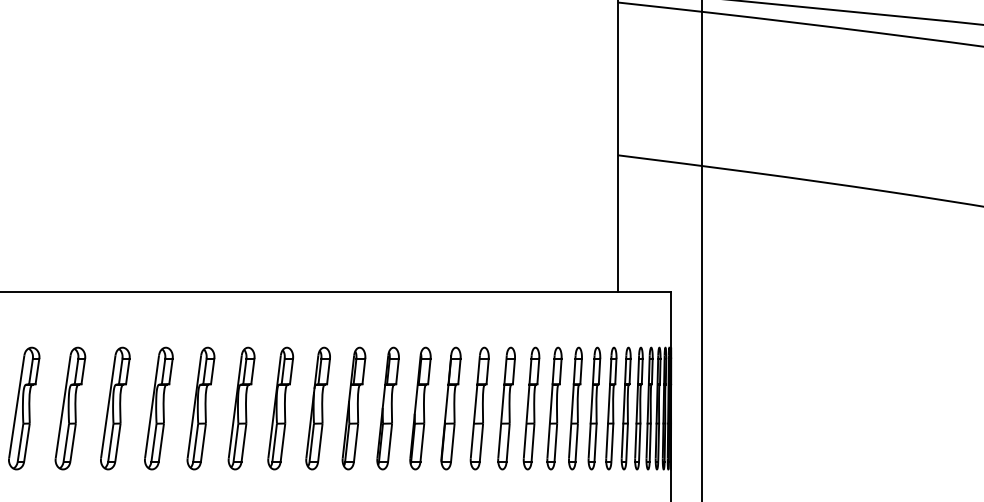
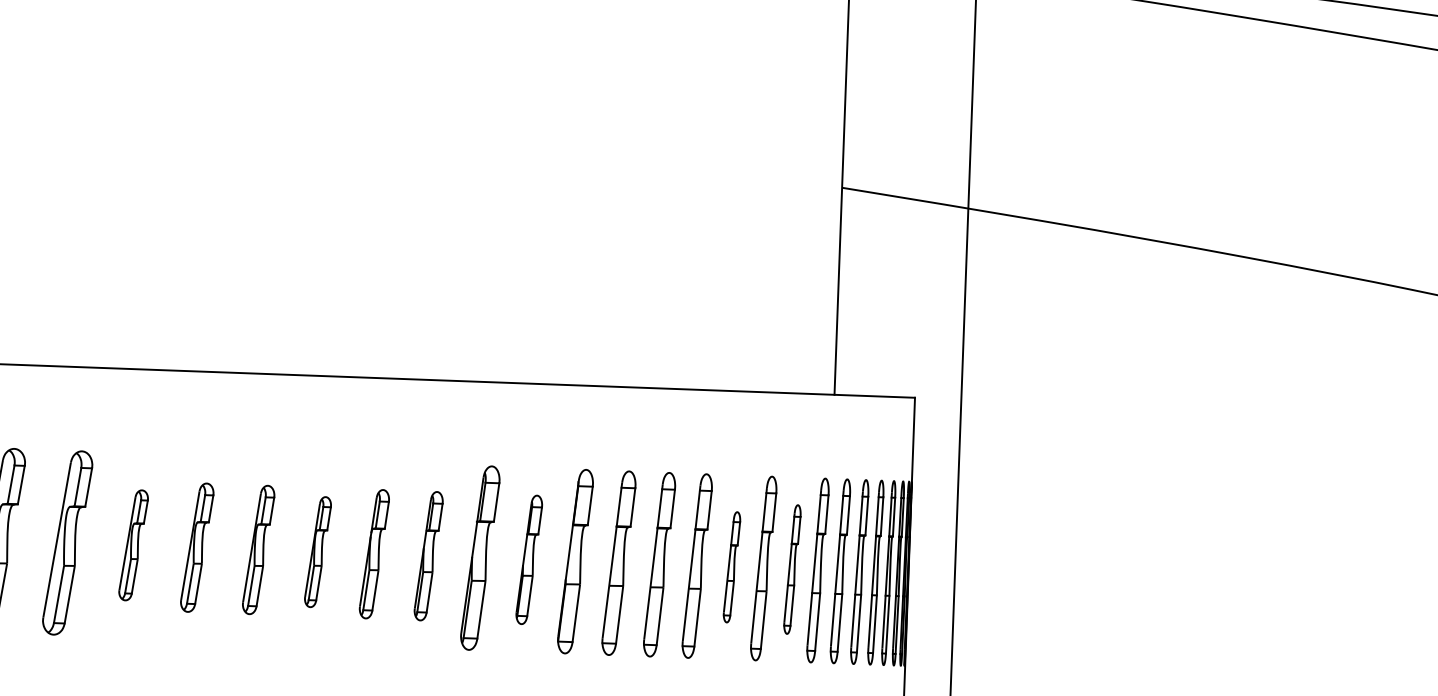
part: (158, 408) -> (132, 545), size x0.6
part: (200, 408) -> (196, 547), size x0.7
part: (241, 408) -> (258, 549), size x0.7
part: (280, 408) -> (317, 552), size x0.6
part: (317, 408) -> (373, 554), size x0.7
part: (353, 408) -> (427, 556), size x0.7
part: (420, 408) -> (529, 559), size x0.7
part: (554, 408) -> (732, 567), size x0.6
part: (594, 408) -> (792, 569), size x0.7

